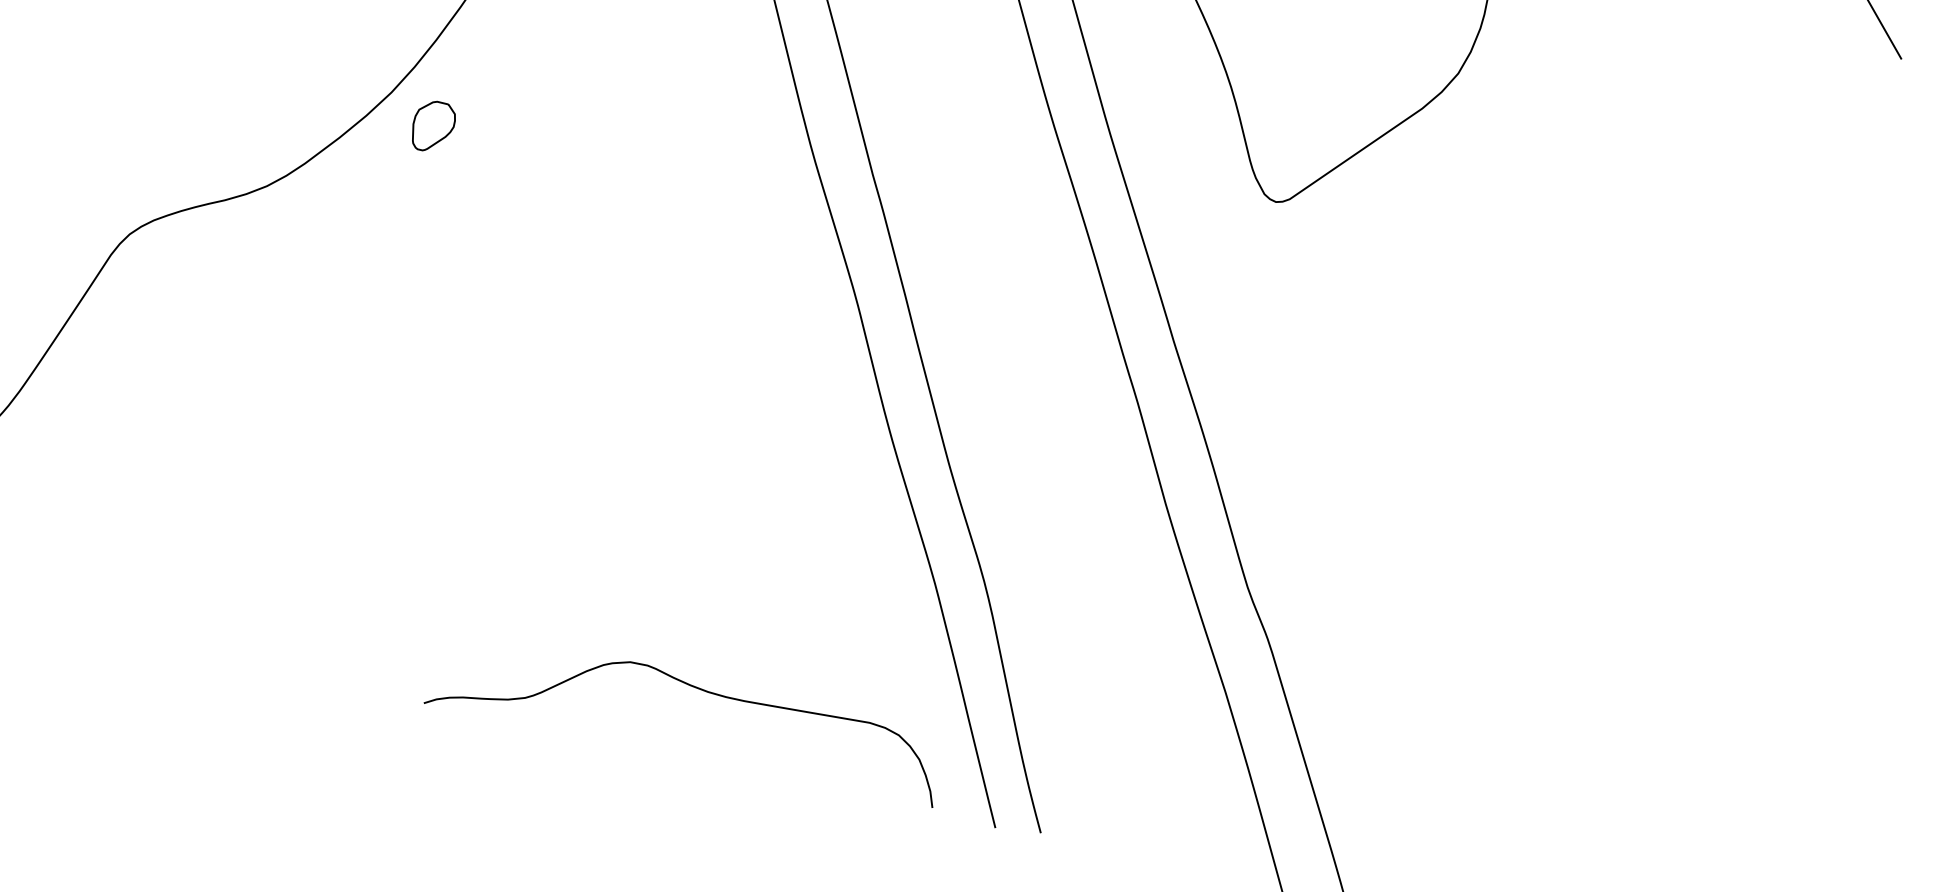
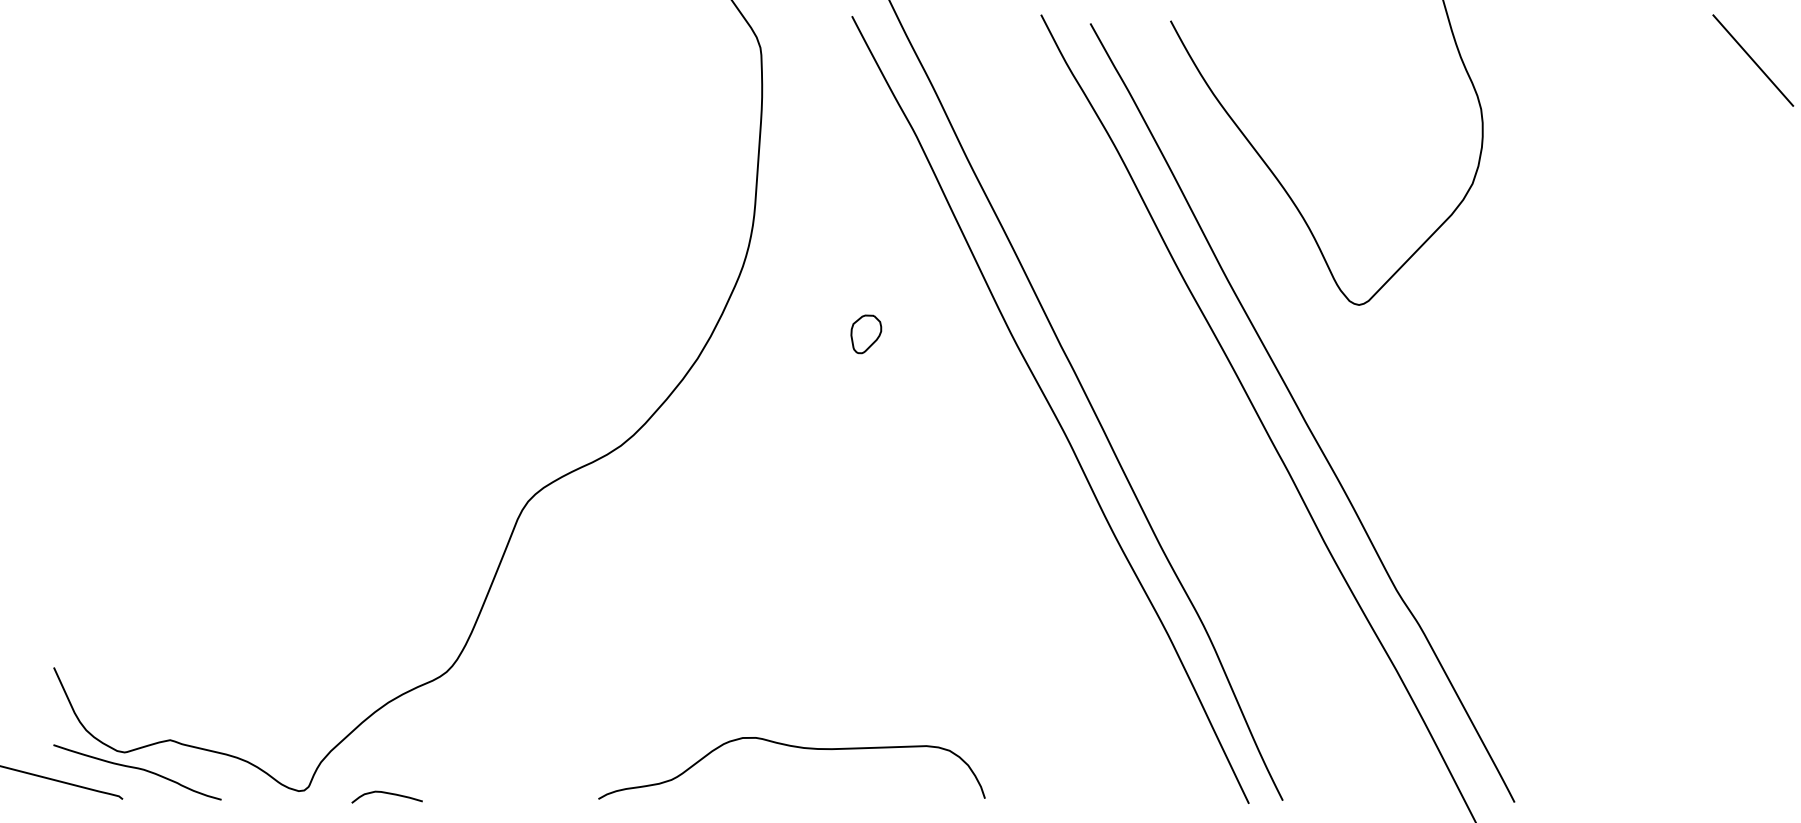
part: (433, 127) -> (866, 334), moved
curve: (693, 688) -> (792, 747), moved

